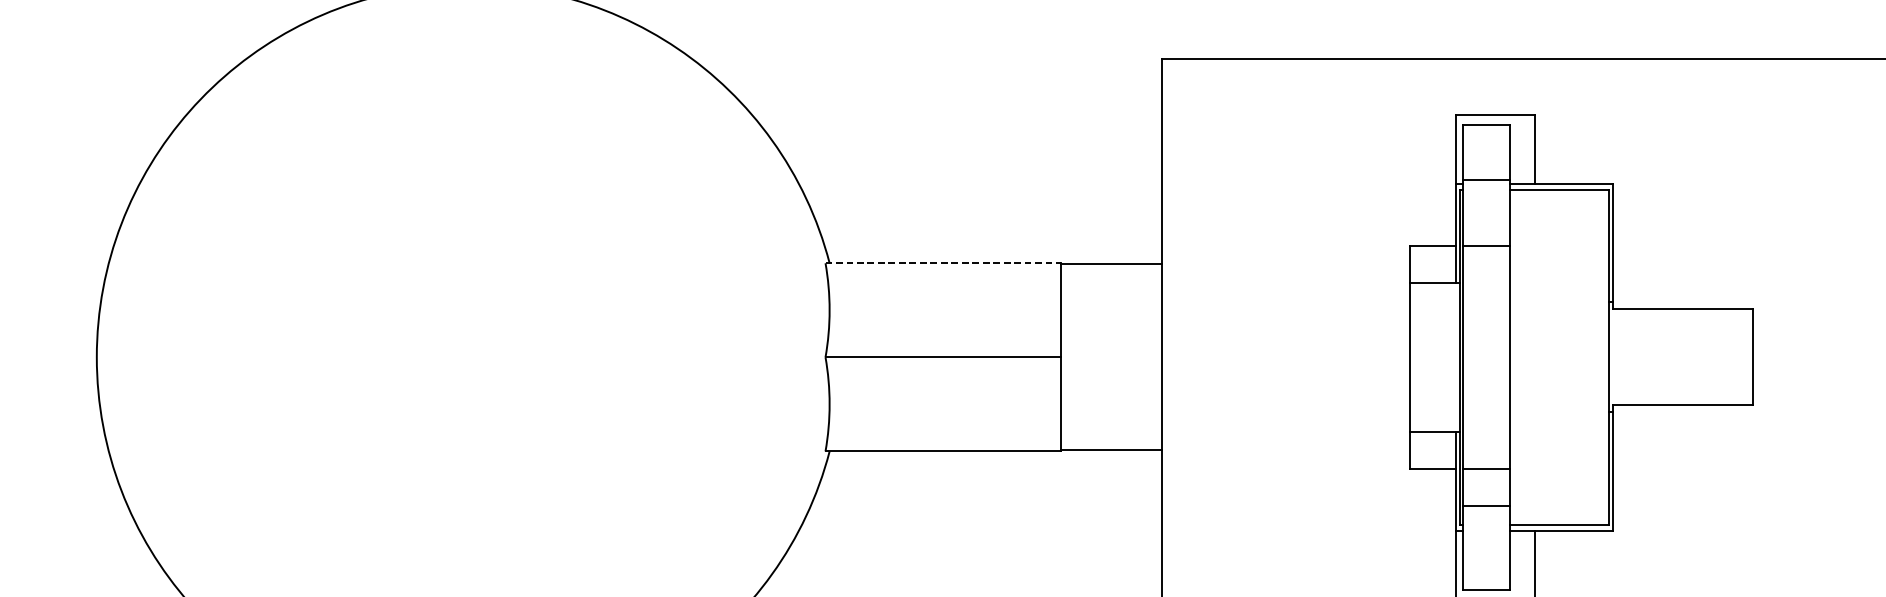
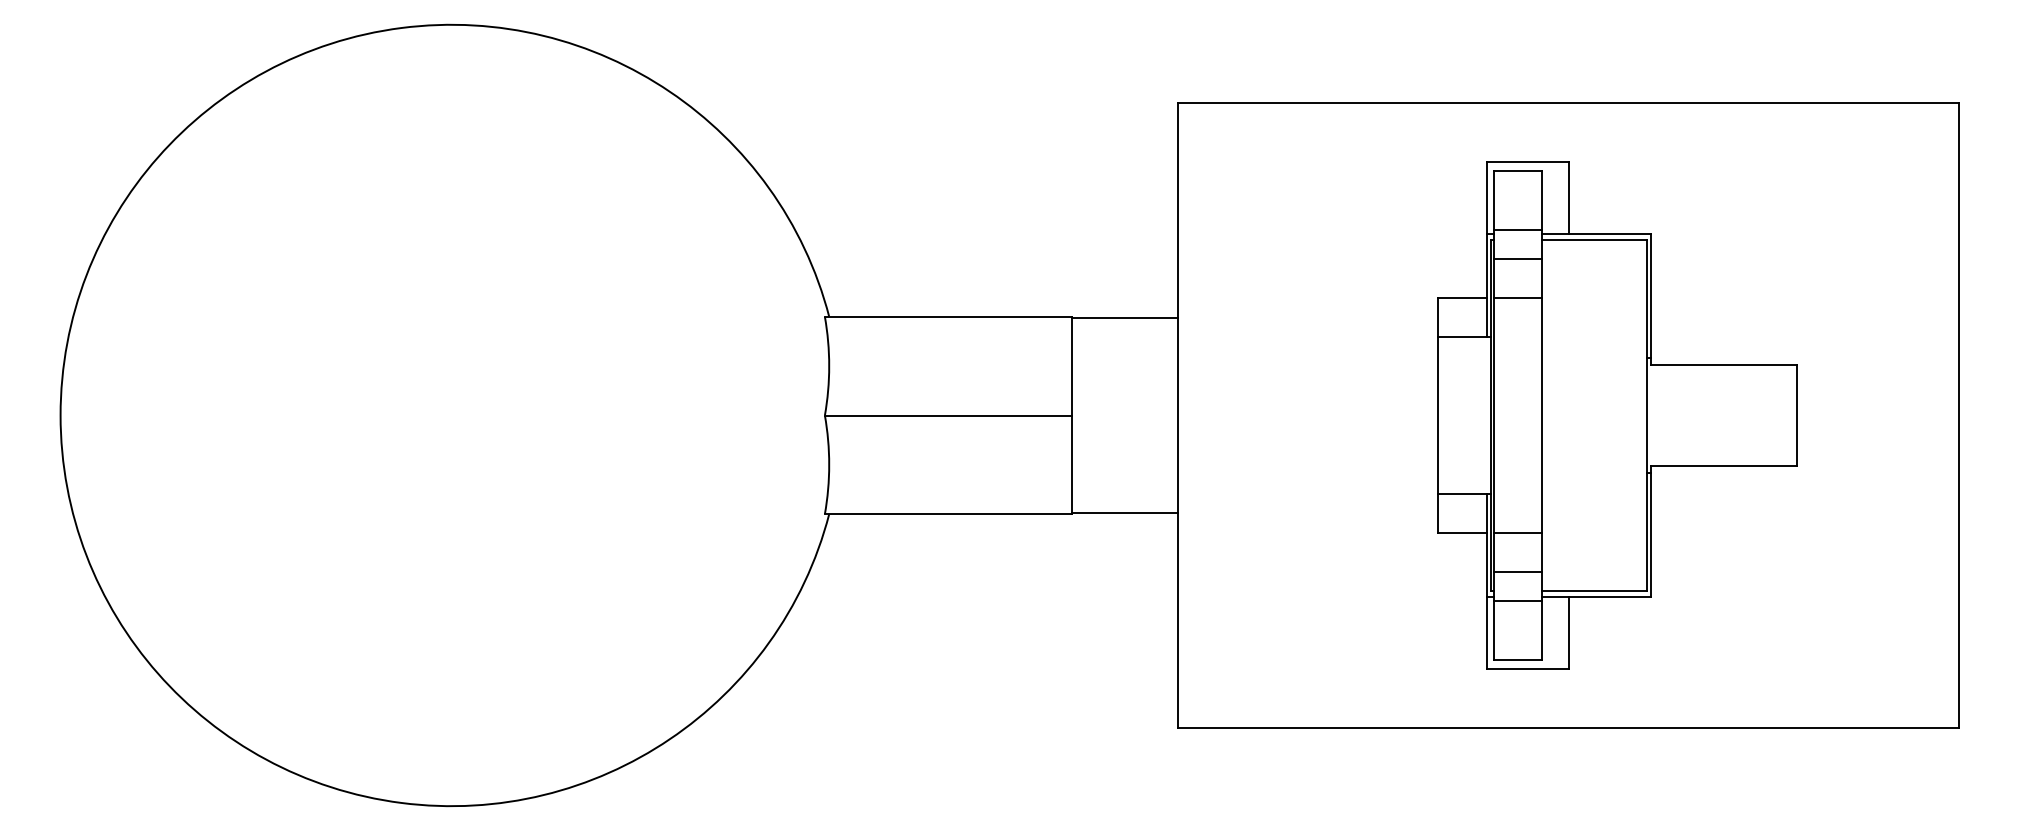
line: (1485, 208) -> (1517, 259), added
line: (943, 262) -> (948, 316), dashed -> solid
line: (1485, 534) -> (1517, 601), added

